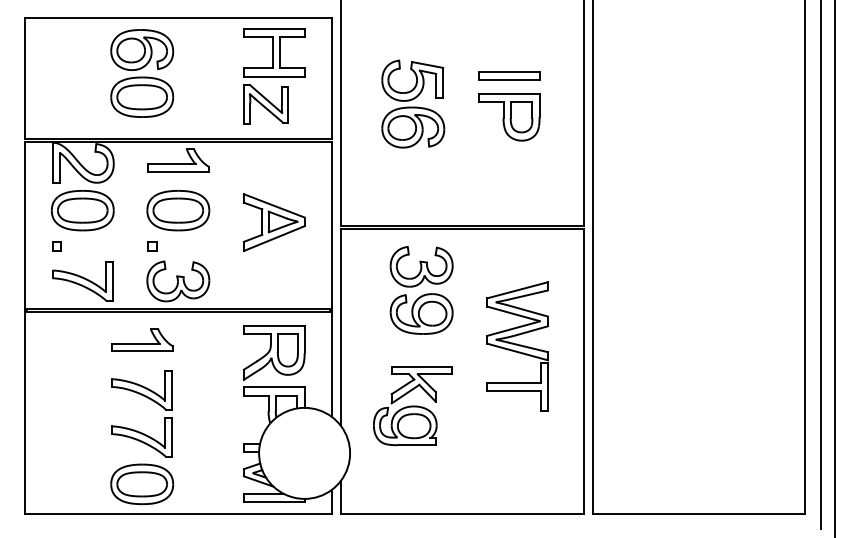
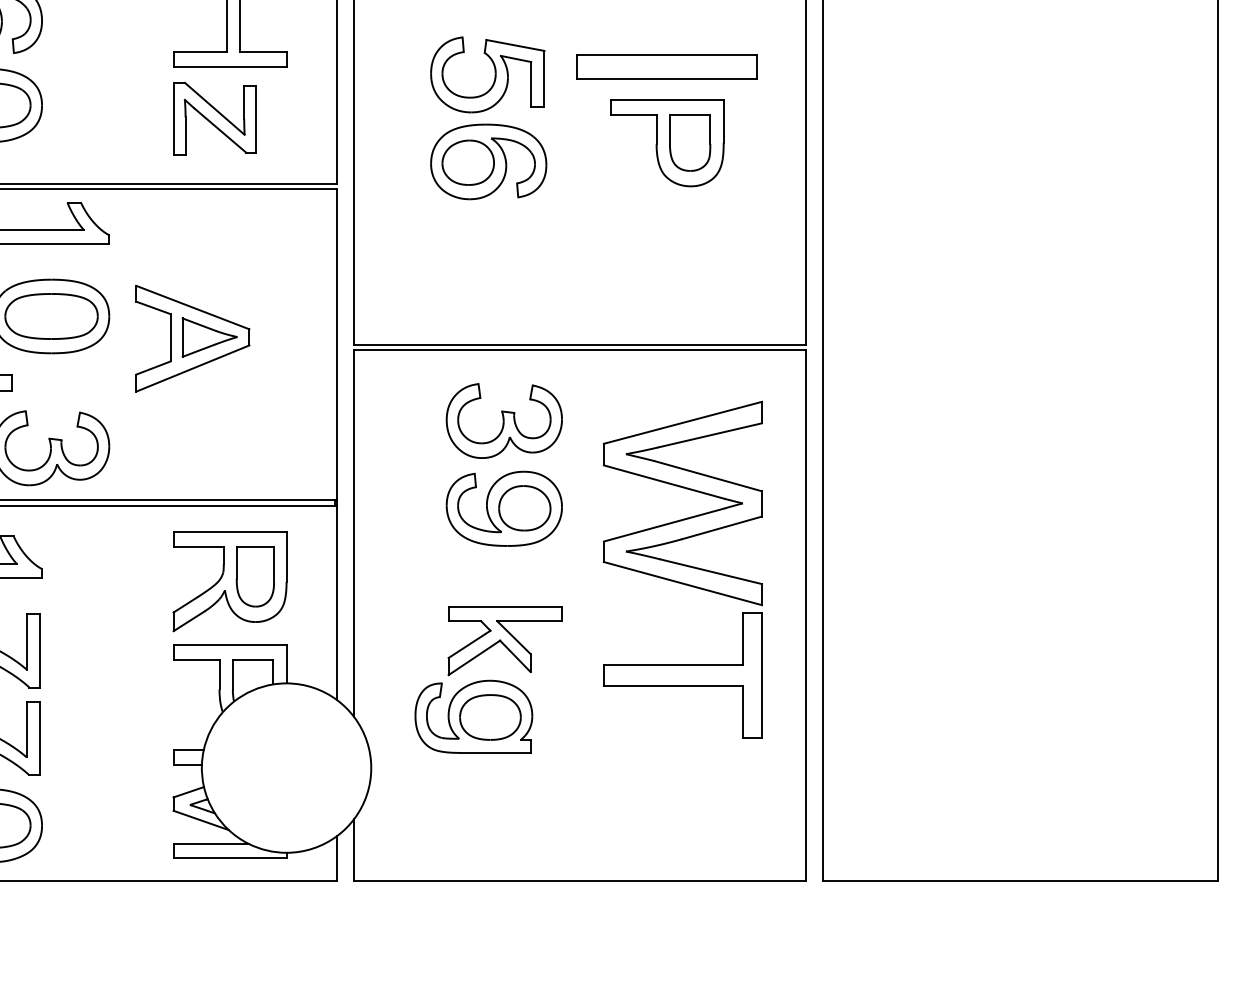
part: (509, 75) -> (667, 65), size x1.6
part: (273, 222) -> (191, 338), moved
part: (517, 346) -> (682, 569), size x1.4

